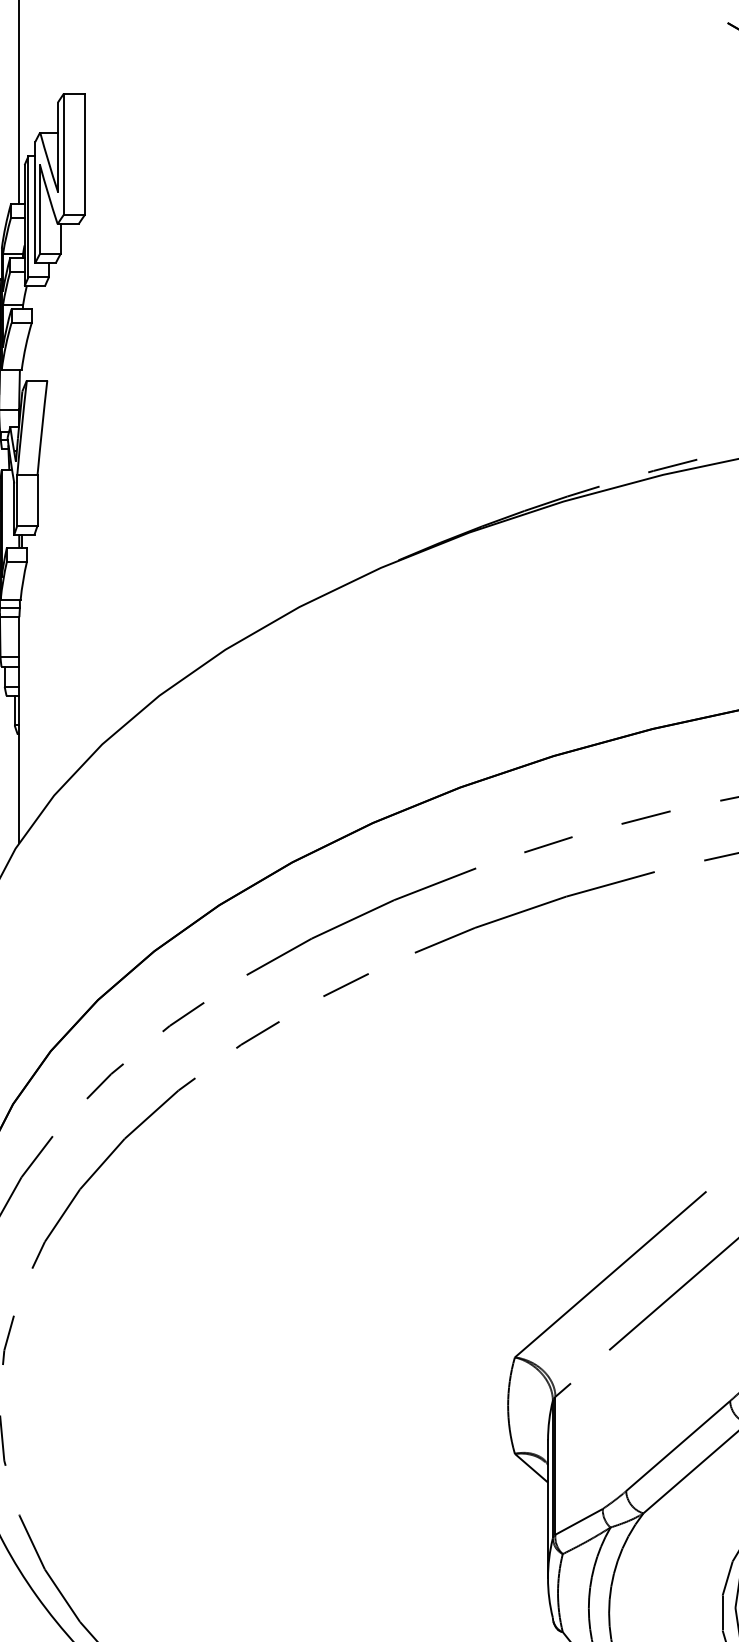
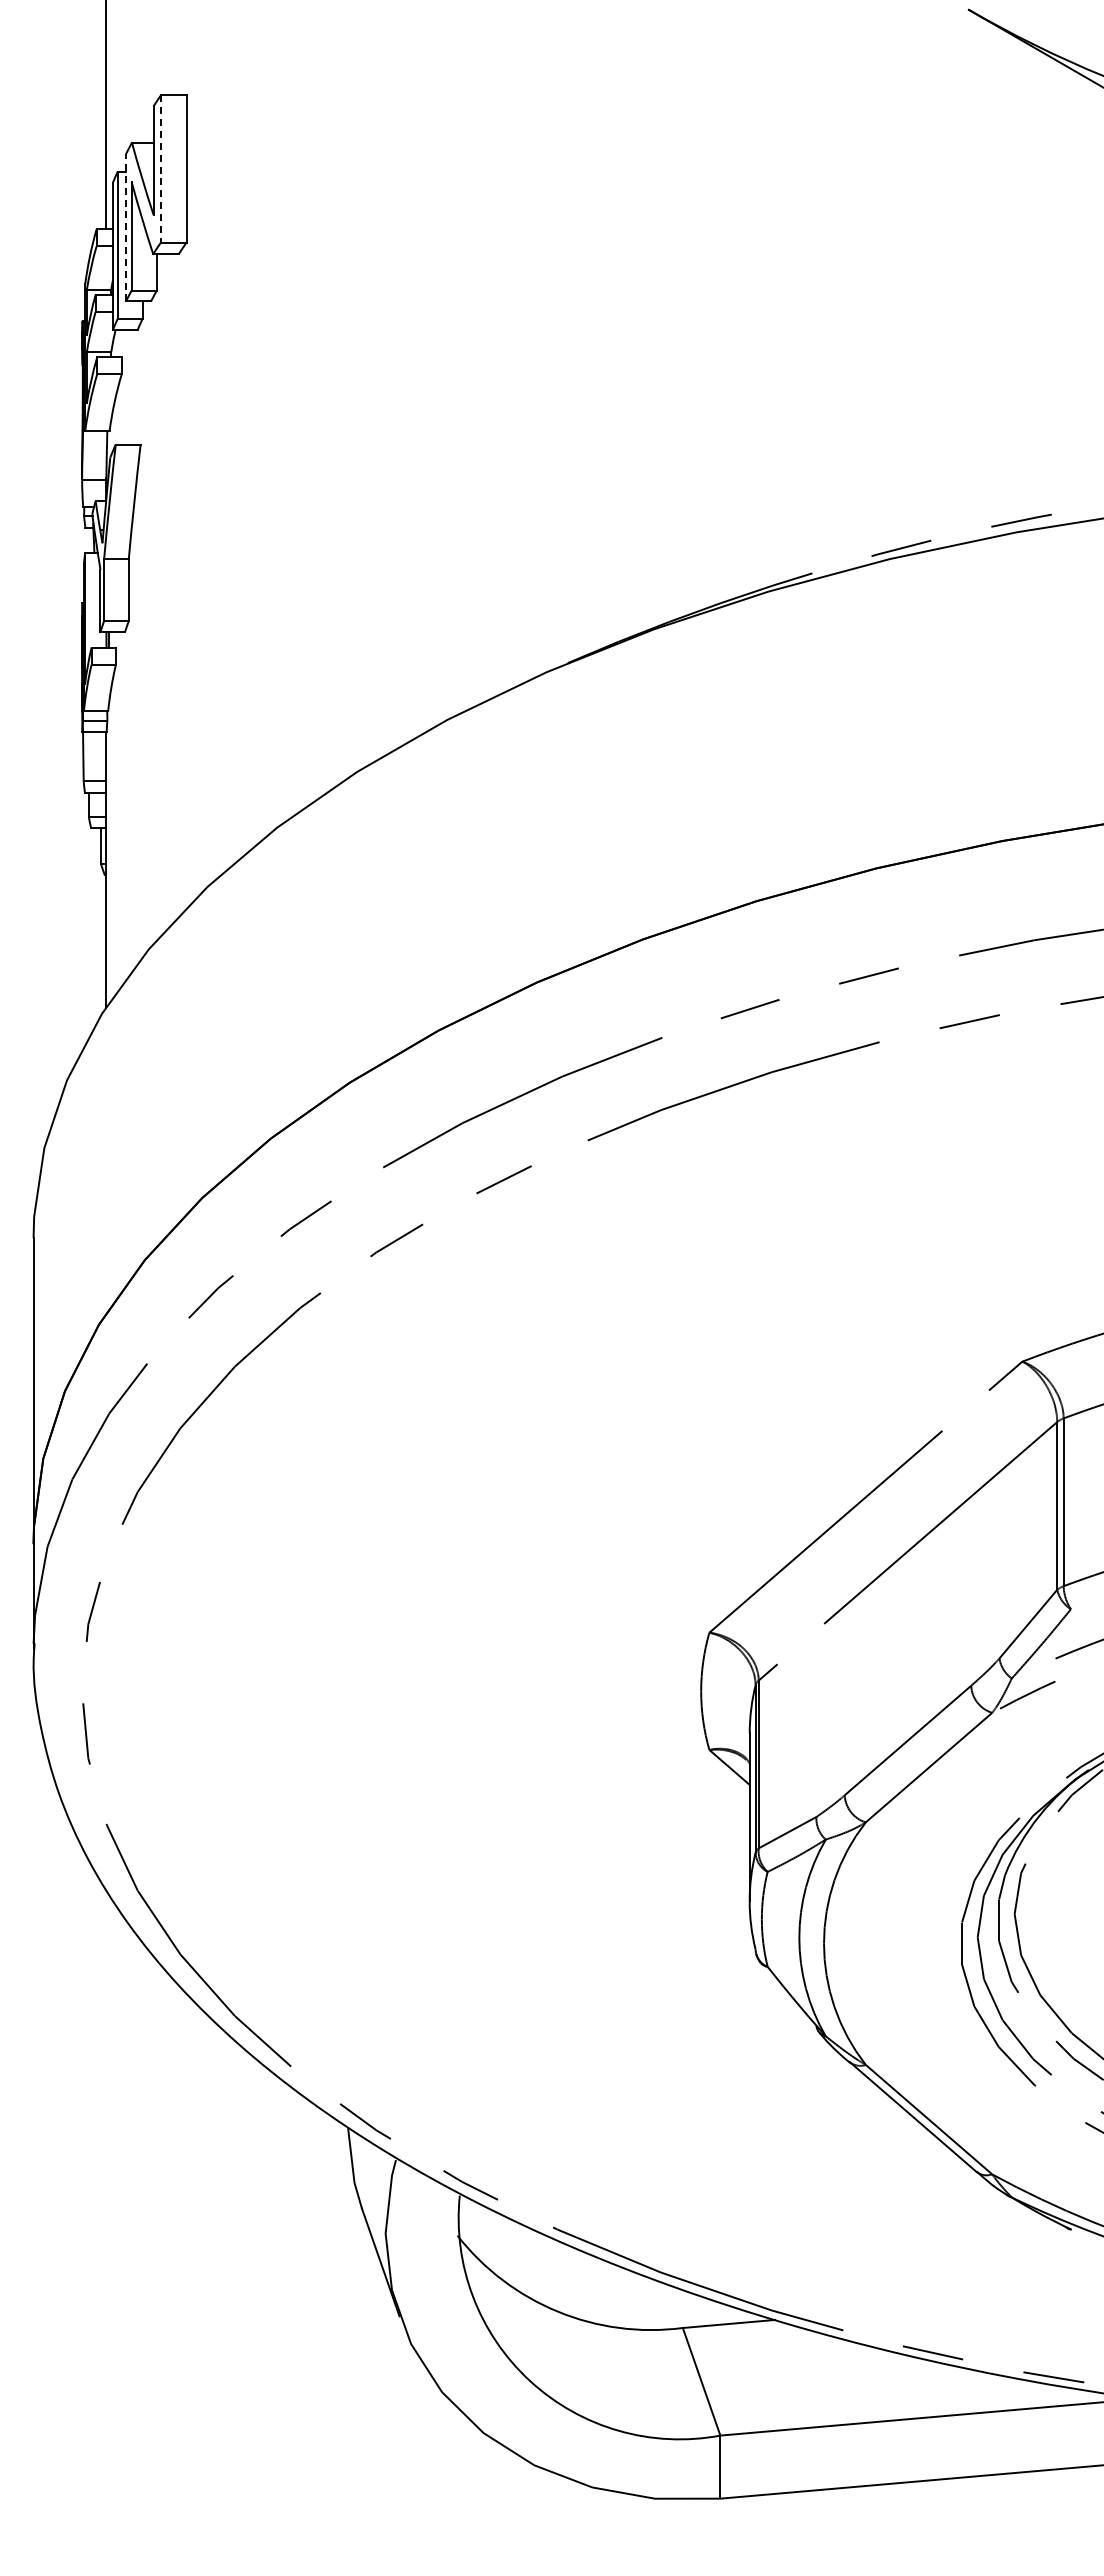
line: (63, 154) -> (160, 169), solid -> dashed
line: (35, 202) -> (126, 227), solid -> dashed

